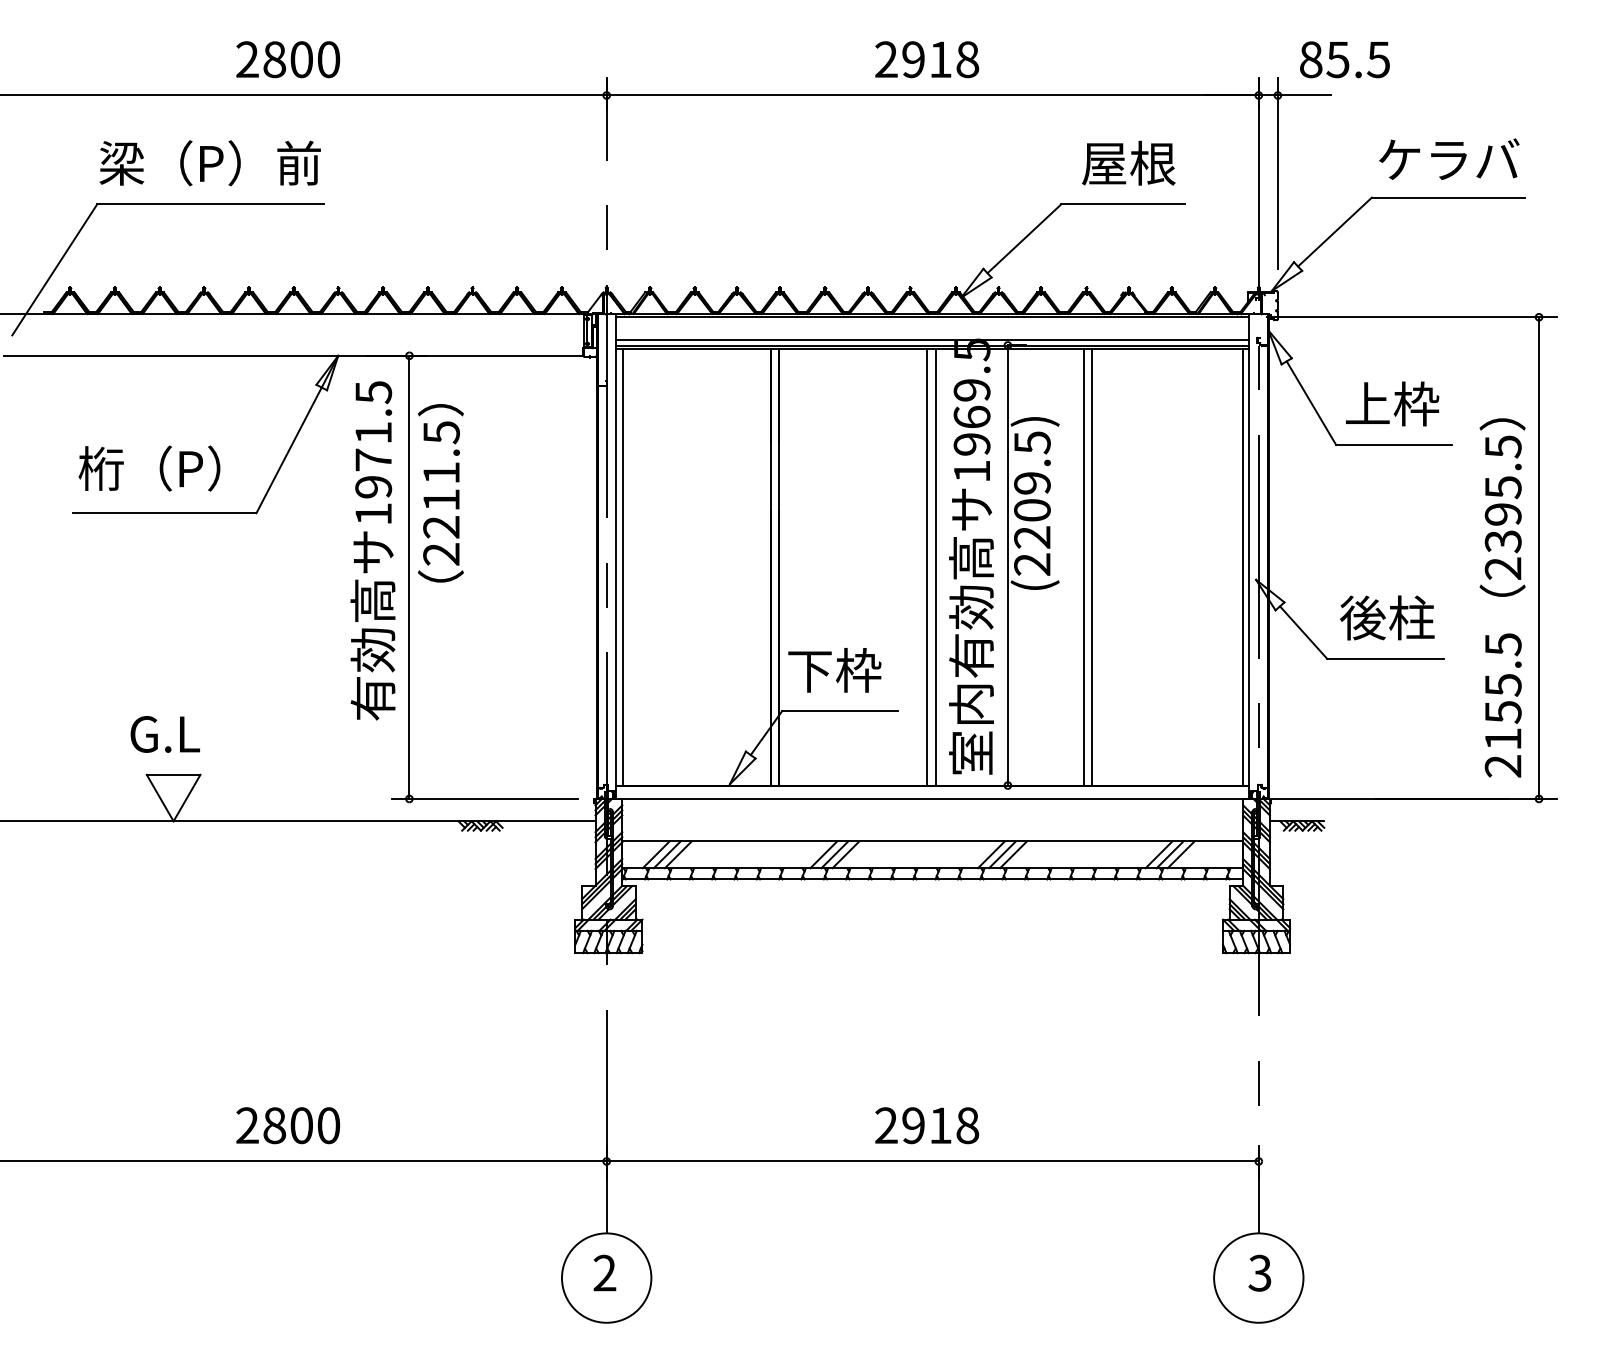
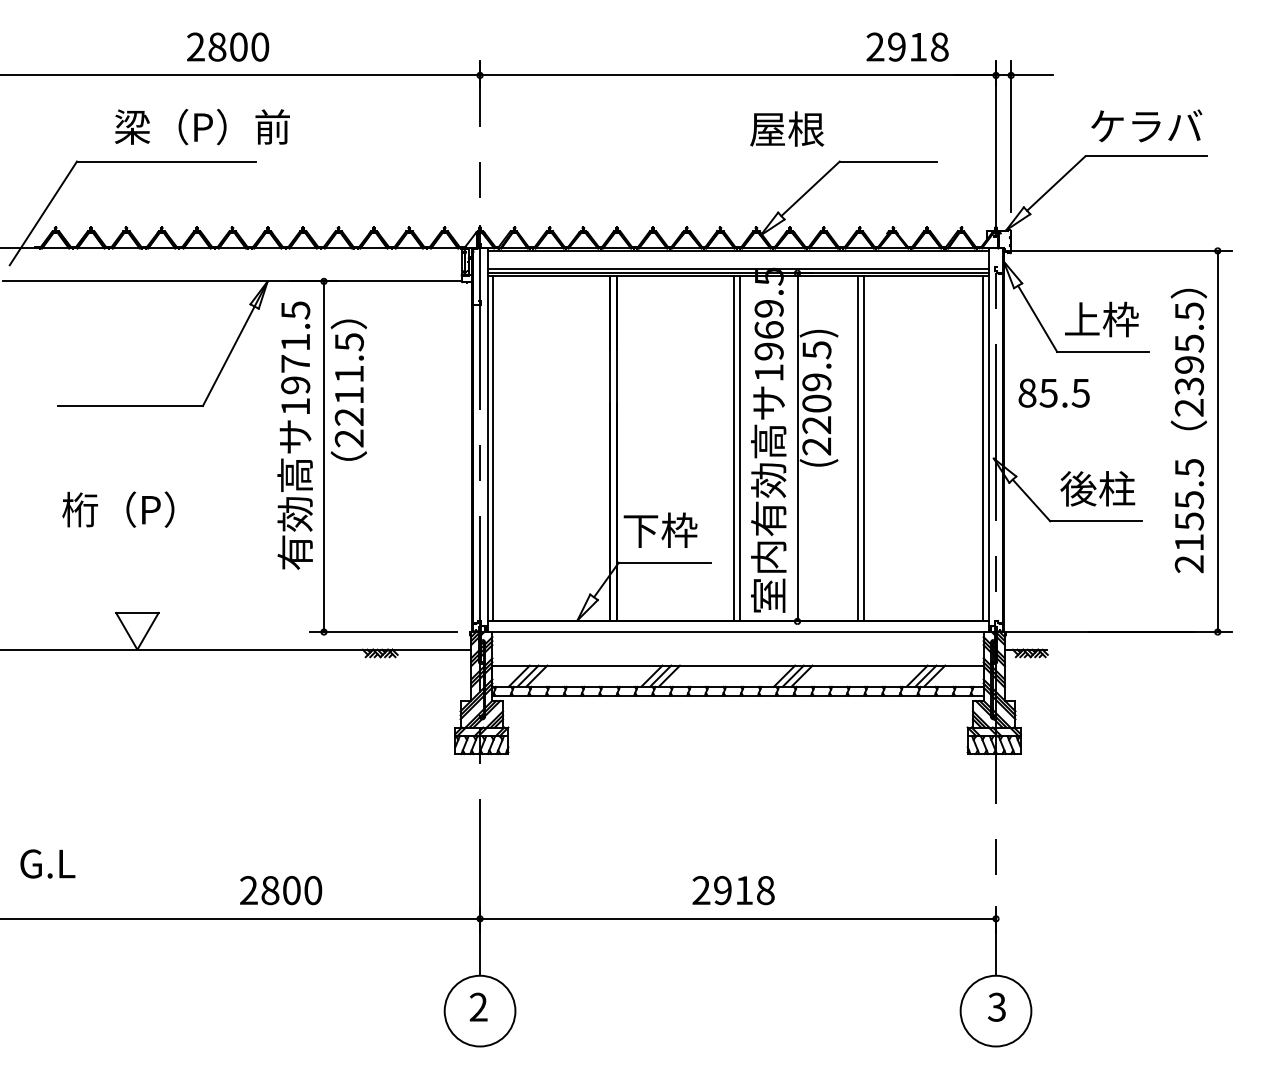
text: (926, 58) -> (907, 46), moved
text: (1344, 58) -> (1053, 392), moved
text: (1129, 162) -> (787, 128), moved
text: (210, 163) -> (202, 127), moved
text: (149, 468) -> (118, 509), moved
text: (1502, 597) -> (1188, 430), moved
text: (164, 733) -> (47, 863), moved
text: (288, 1125) -> (281, 890), moved

